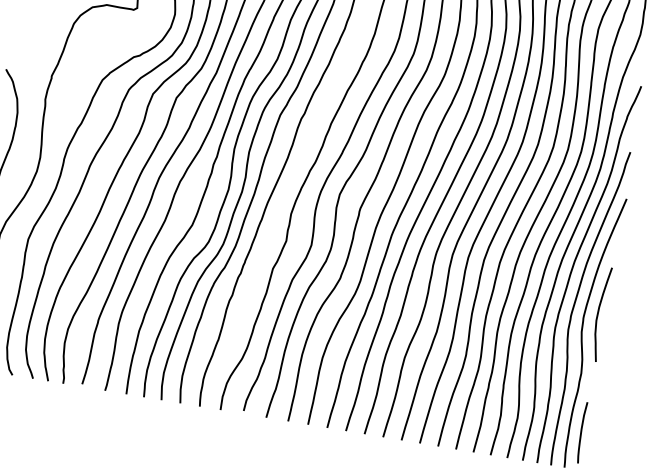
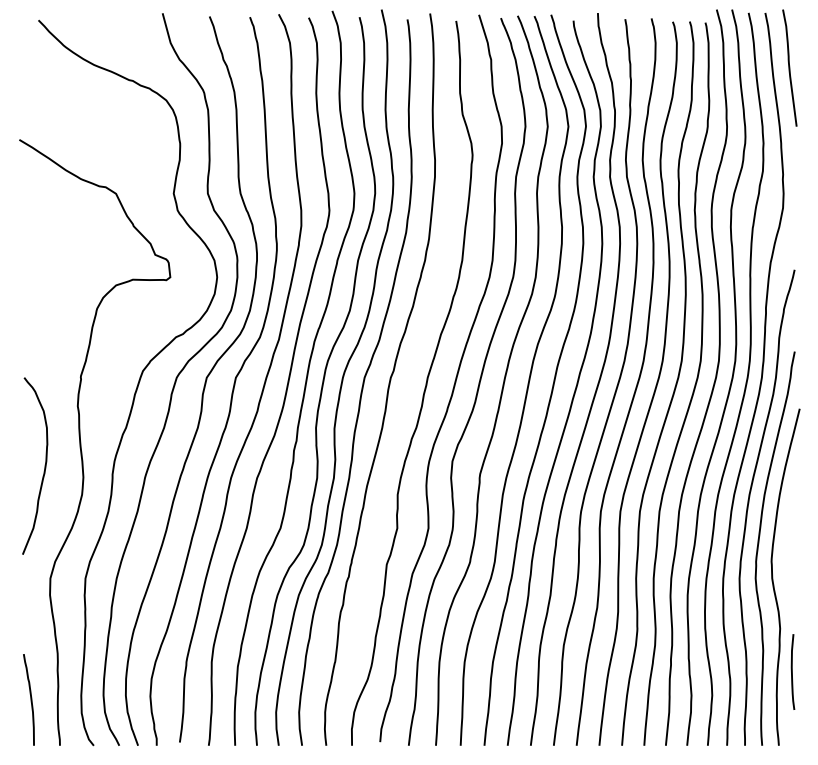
curve: (599, 312) -> (789, 551), removed
curve: (581, 432) -> (792, 671), moved

